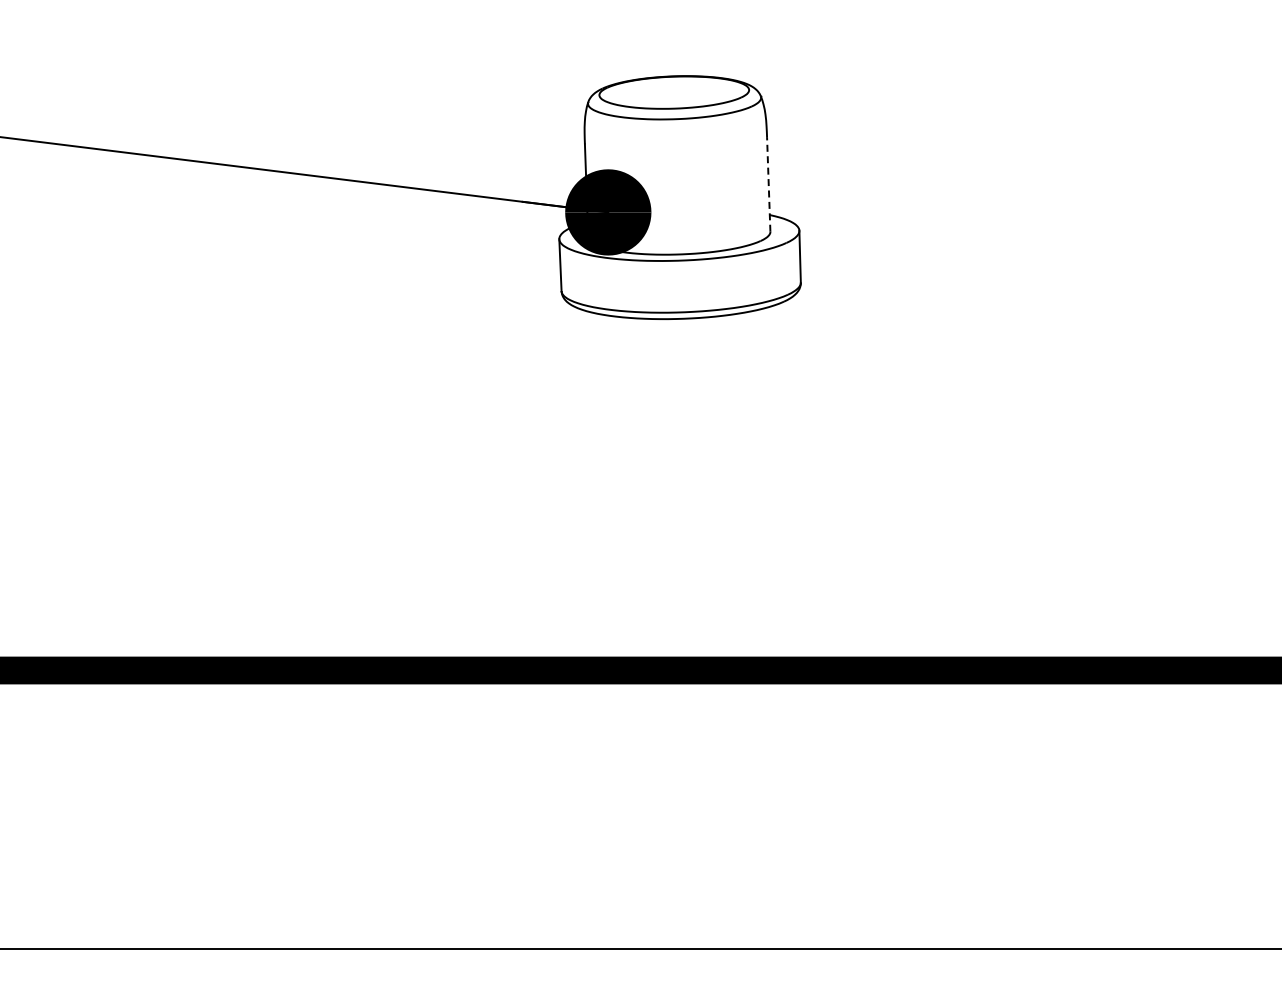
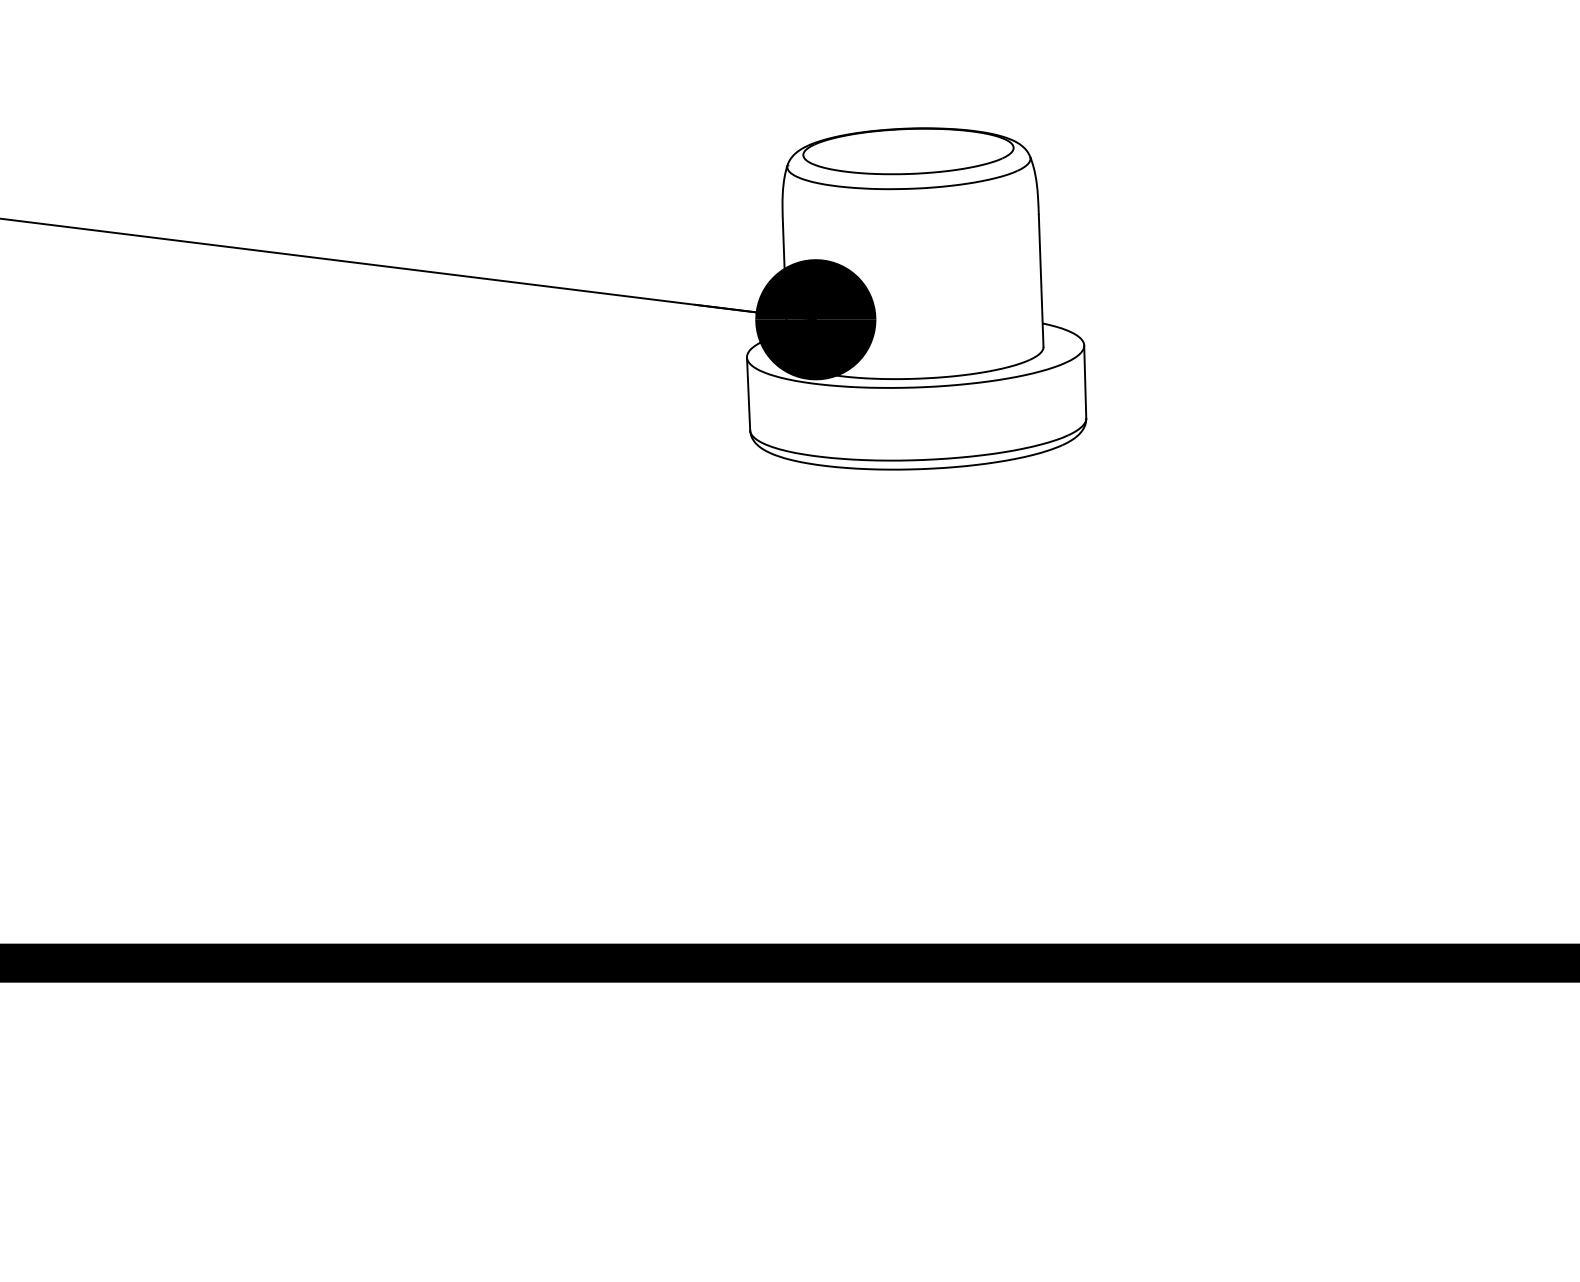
line: (768, 184) -> (1040, 280), dashed -> solid

